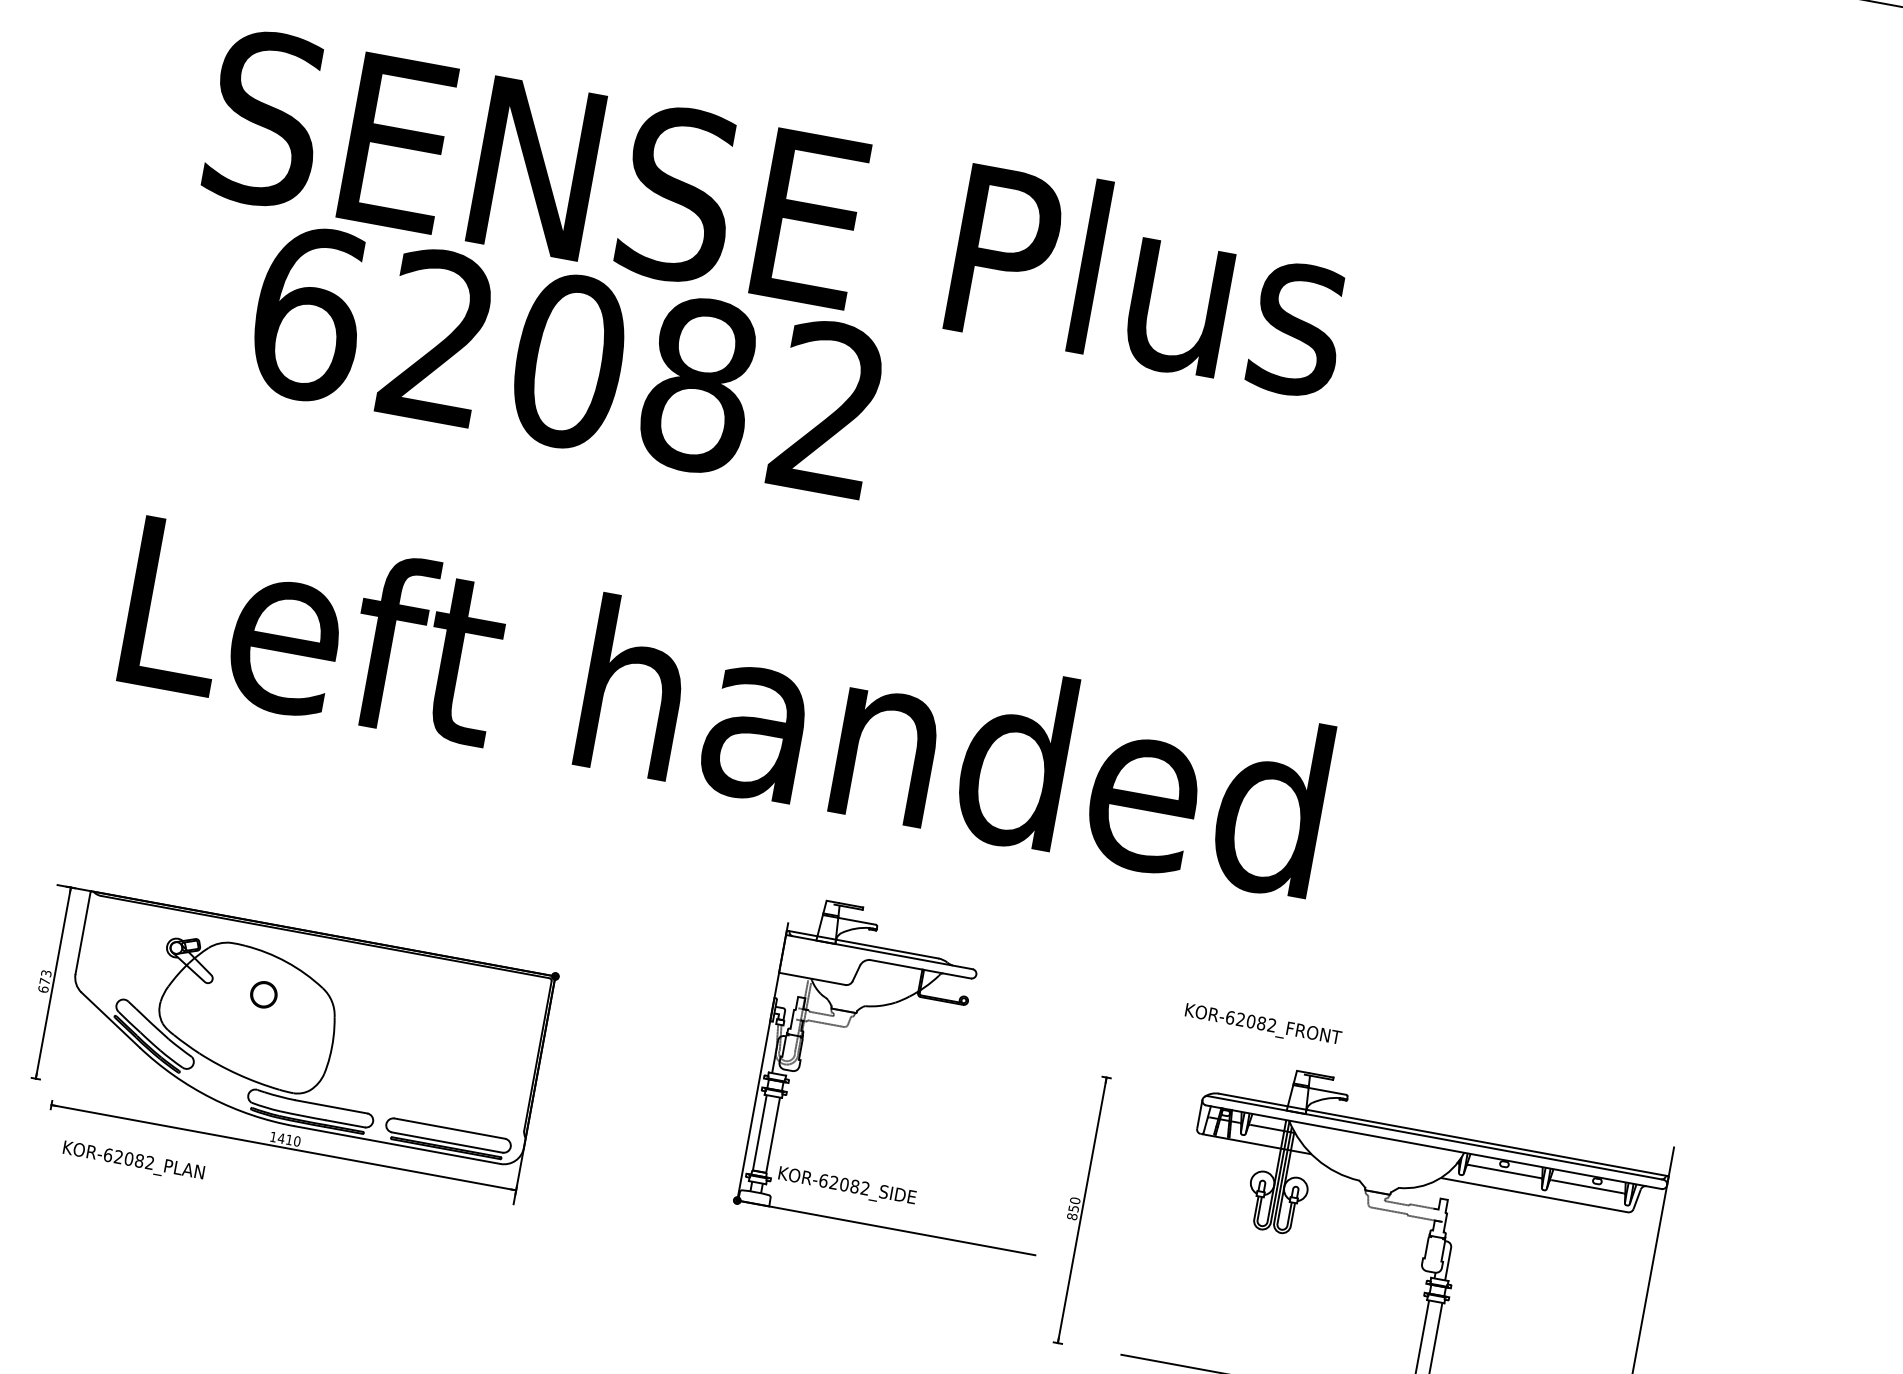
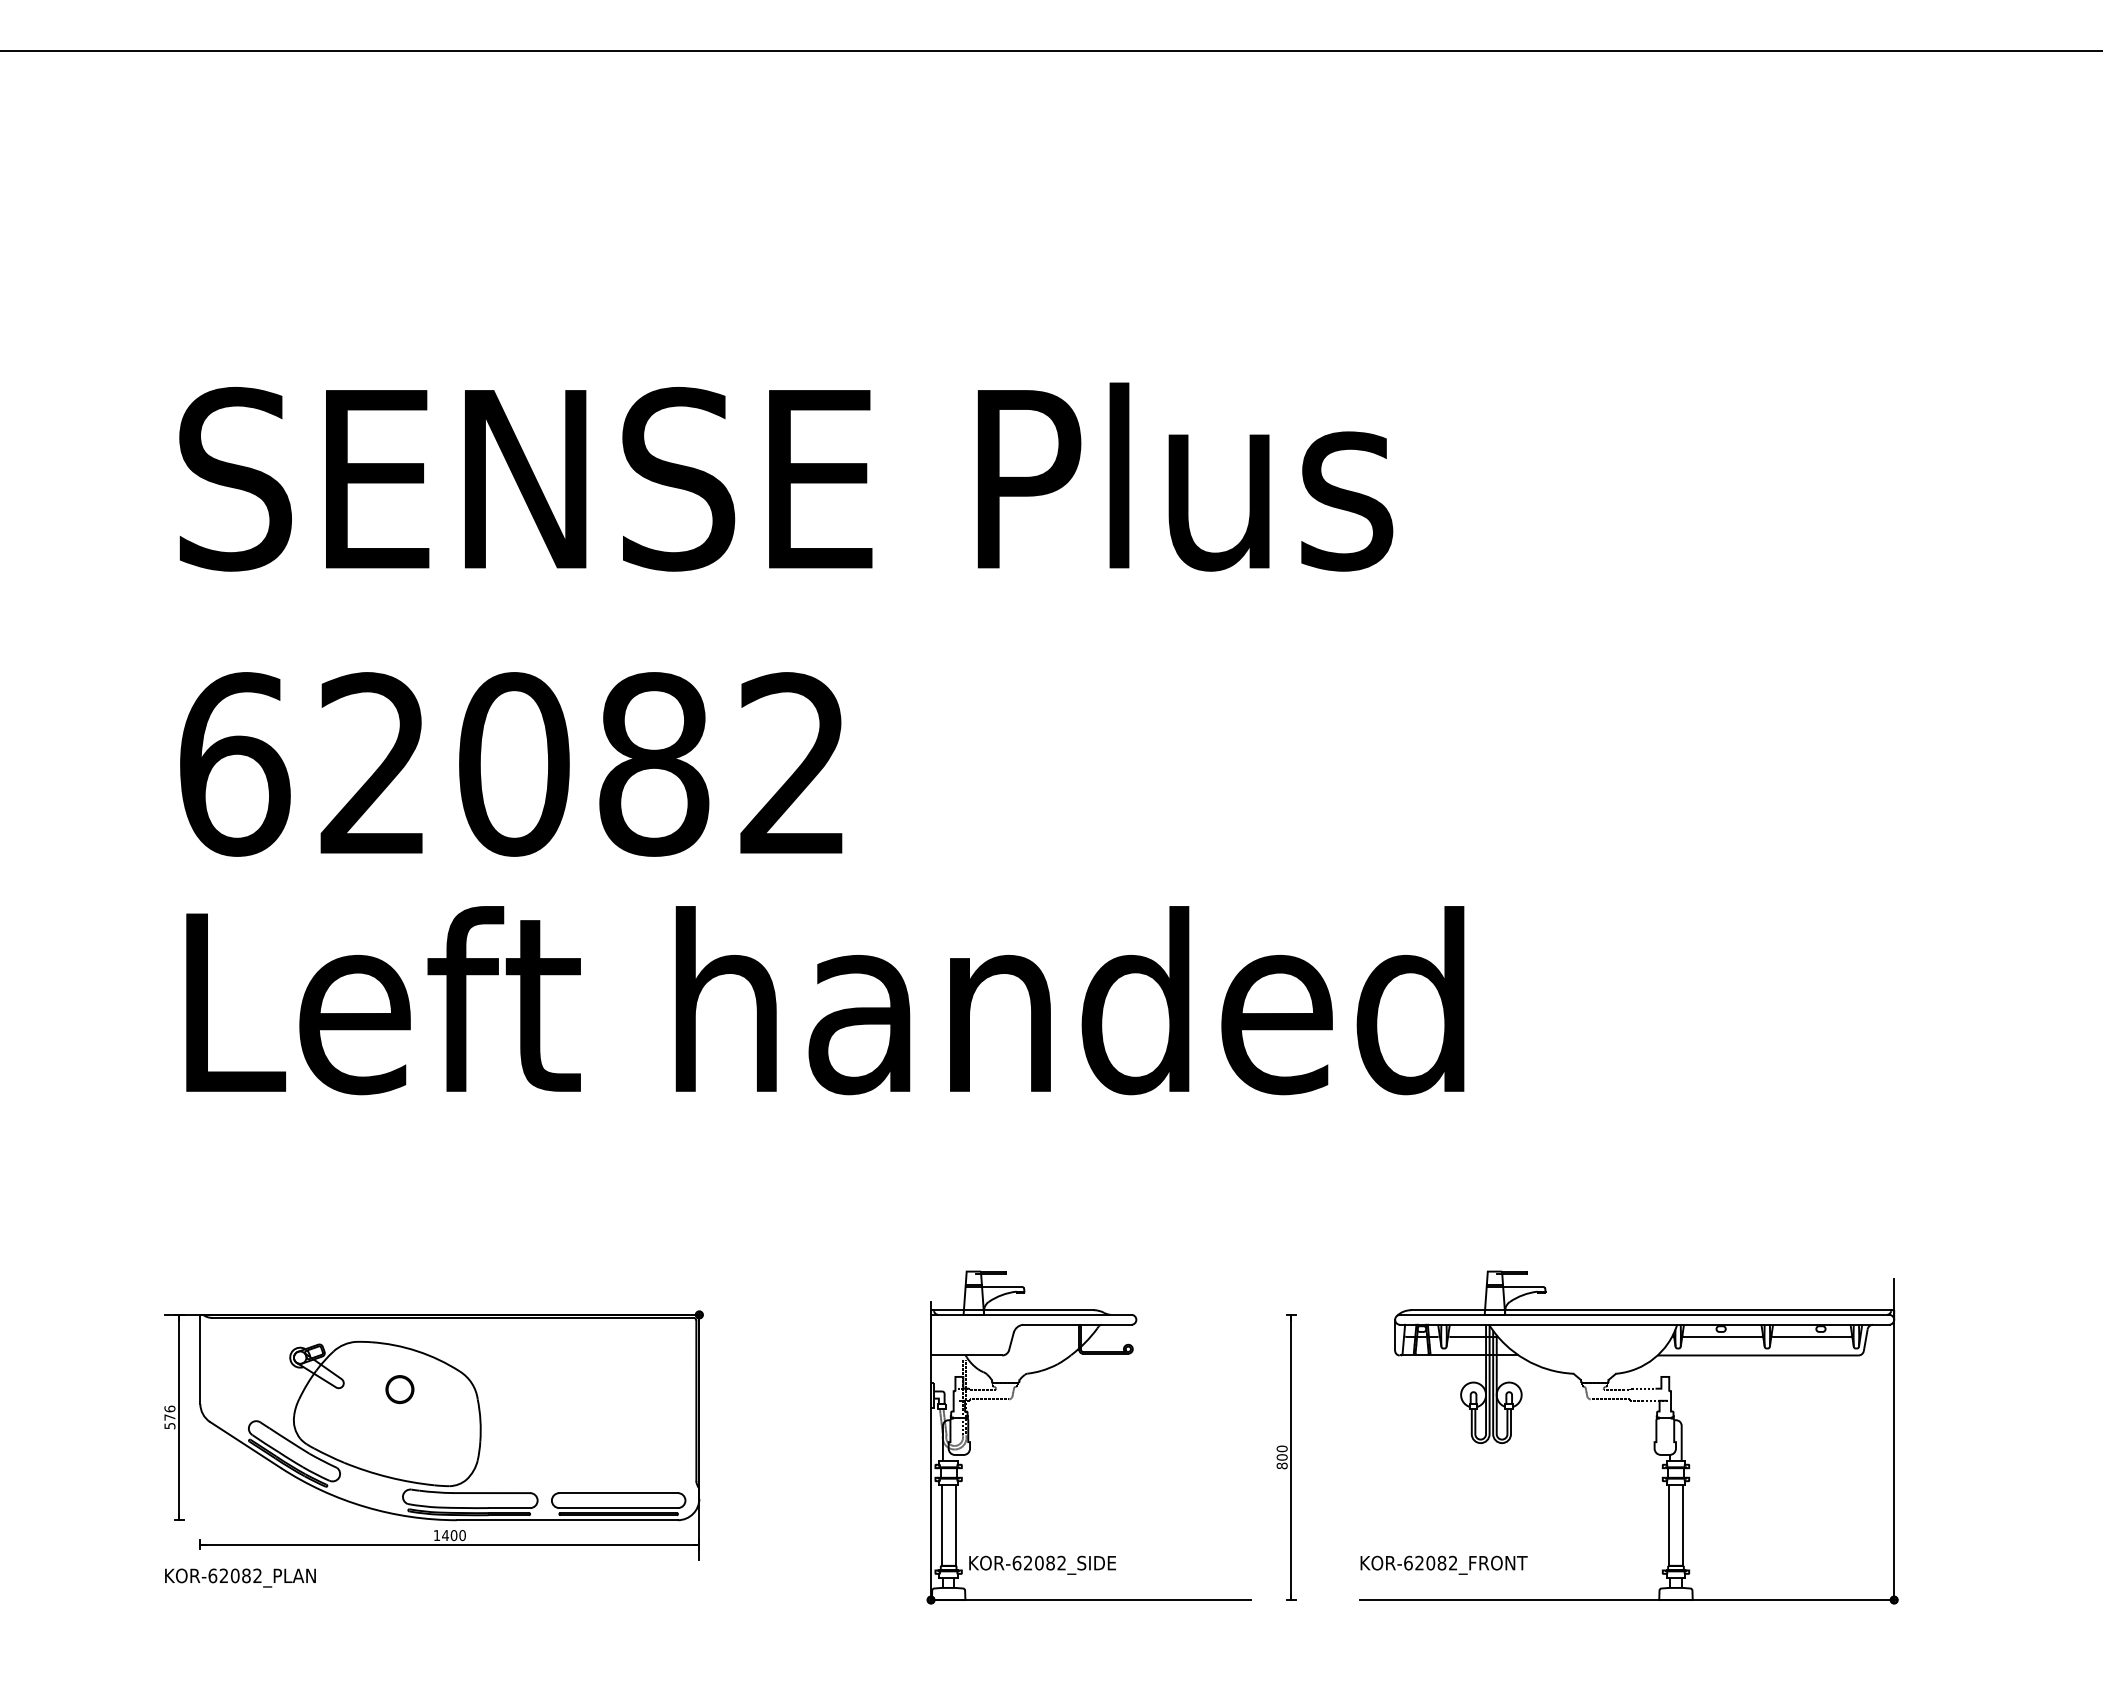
text: (566, 361) -> (511, 764), moved
text: (44, 981) -> (169, 1417), 673 -> 576
part: (891, 1004) -> (1053, 1367), moved
text: (1262, 1025) -> (1443, 1564), moved
text: (288, 1139) -> (453, 1535), 1410 -> 1400
text: (133, 1161) -> (240, 1577), moved
text: (1073, 1208) -> (1281, 1457), 850 -> 800

